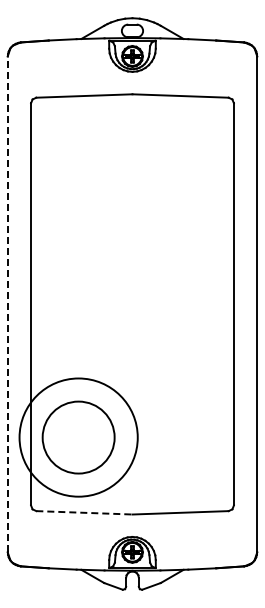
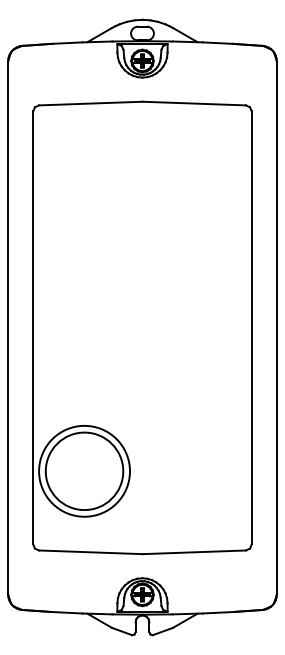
line: (7, 304) -> (7, 328), dashed -> solid
circle: (78, 437) -> (84, 471), size x0.71
line: (84, 512) -> (90, 551), dashed -> solid

